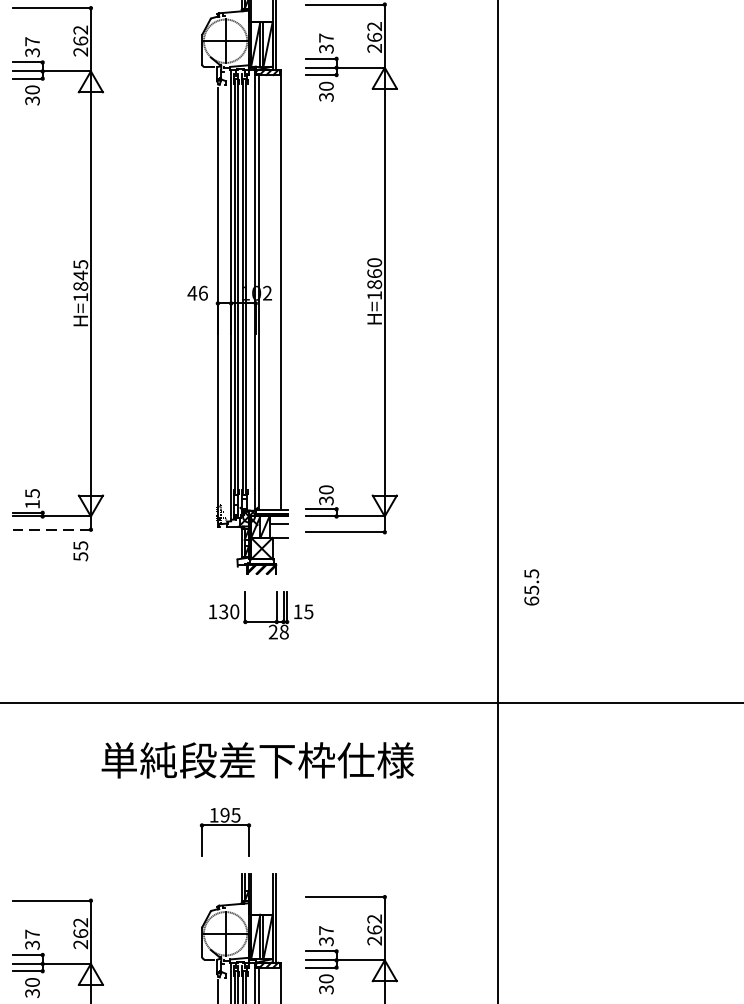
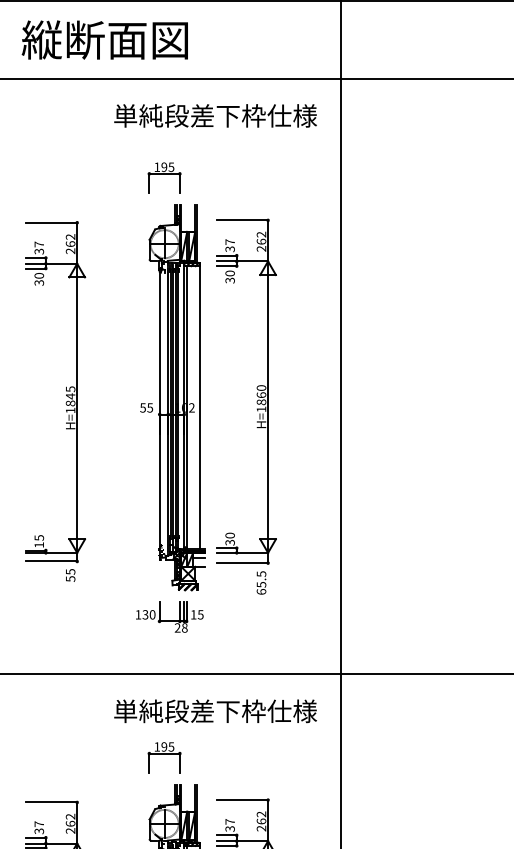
text: (197, 292) -> (146, 407), 46 -> 55
line: (52, 529) -> (52, 561), dashed -> solid
text: (531, 586) -> (261, 582), moved
part: (260, 614) -> (169, 616), moved
text: (257, 760) -> (215, 711), moved

